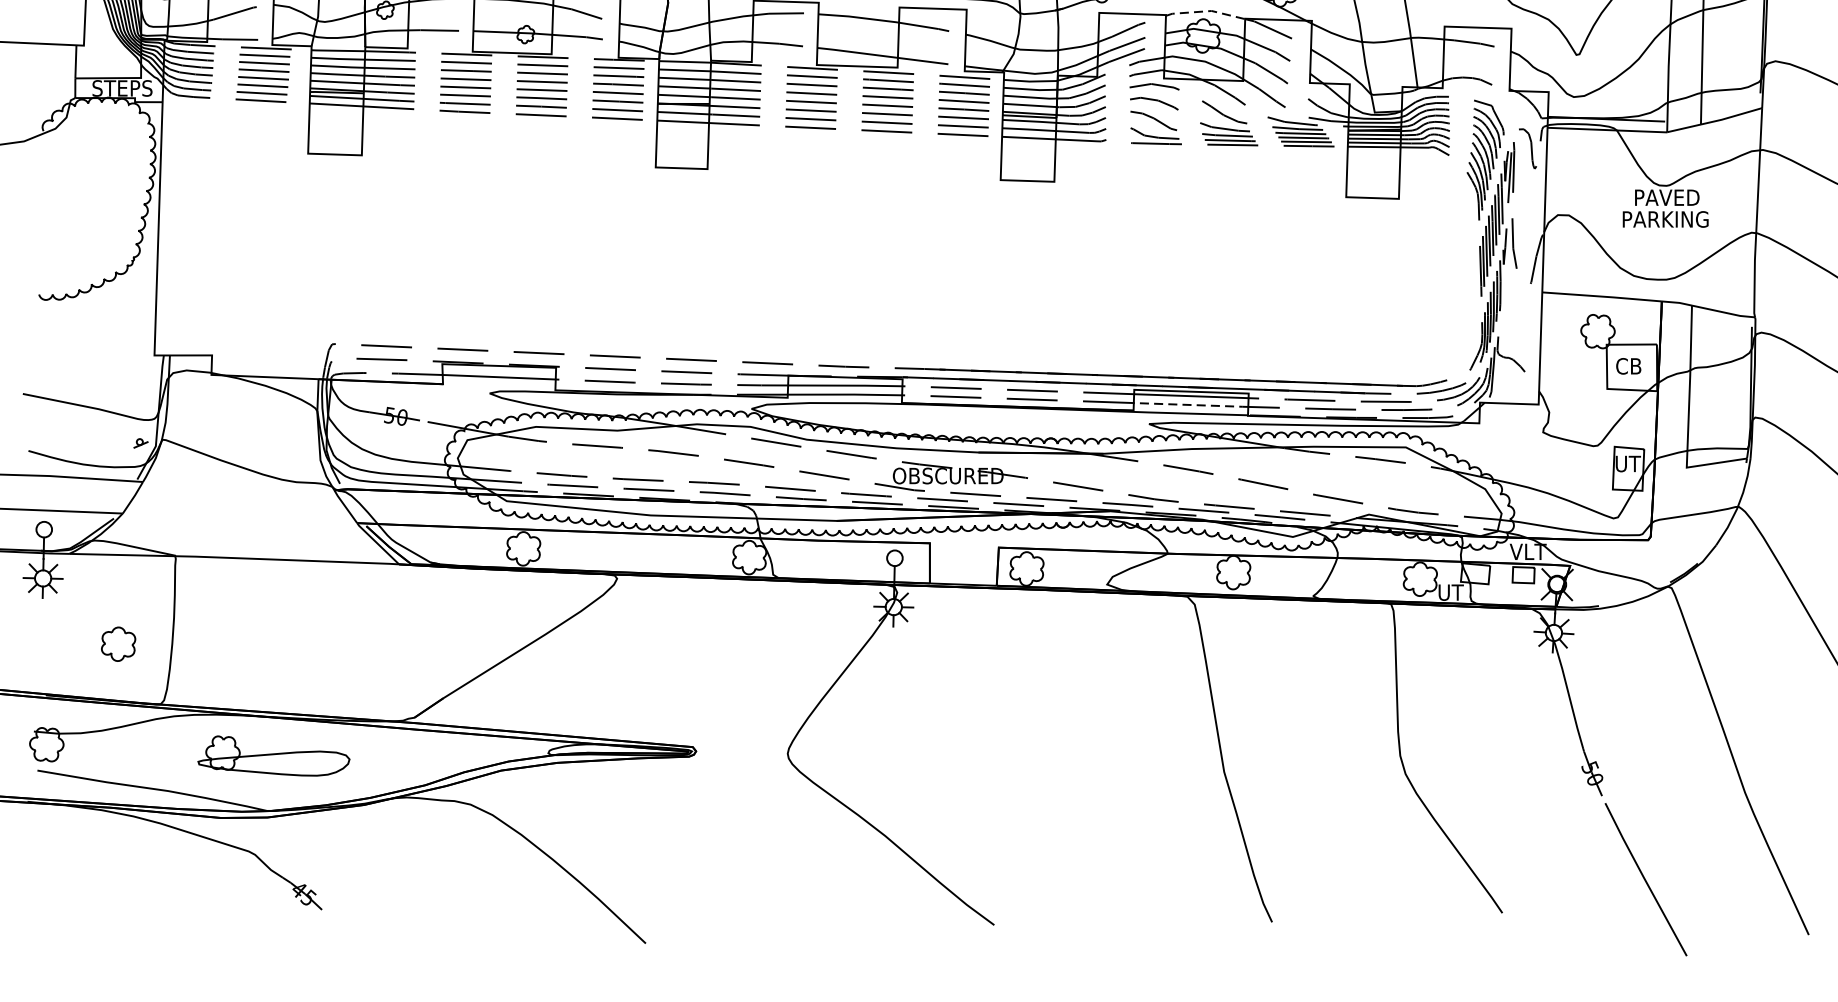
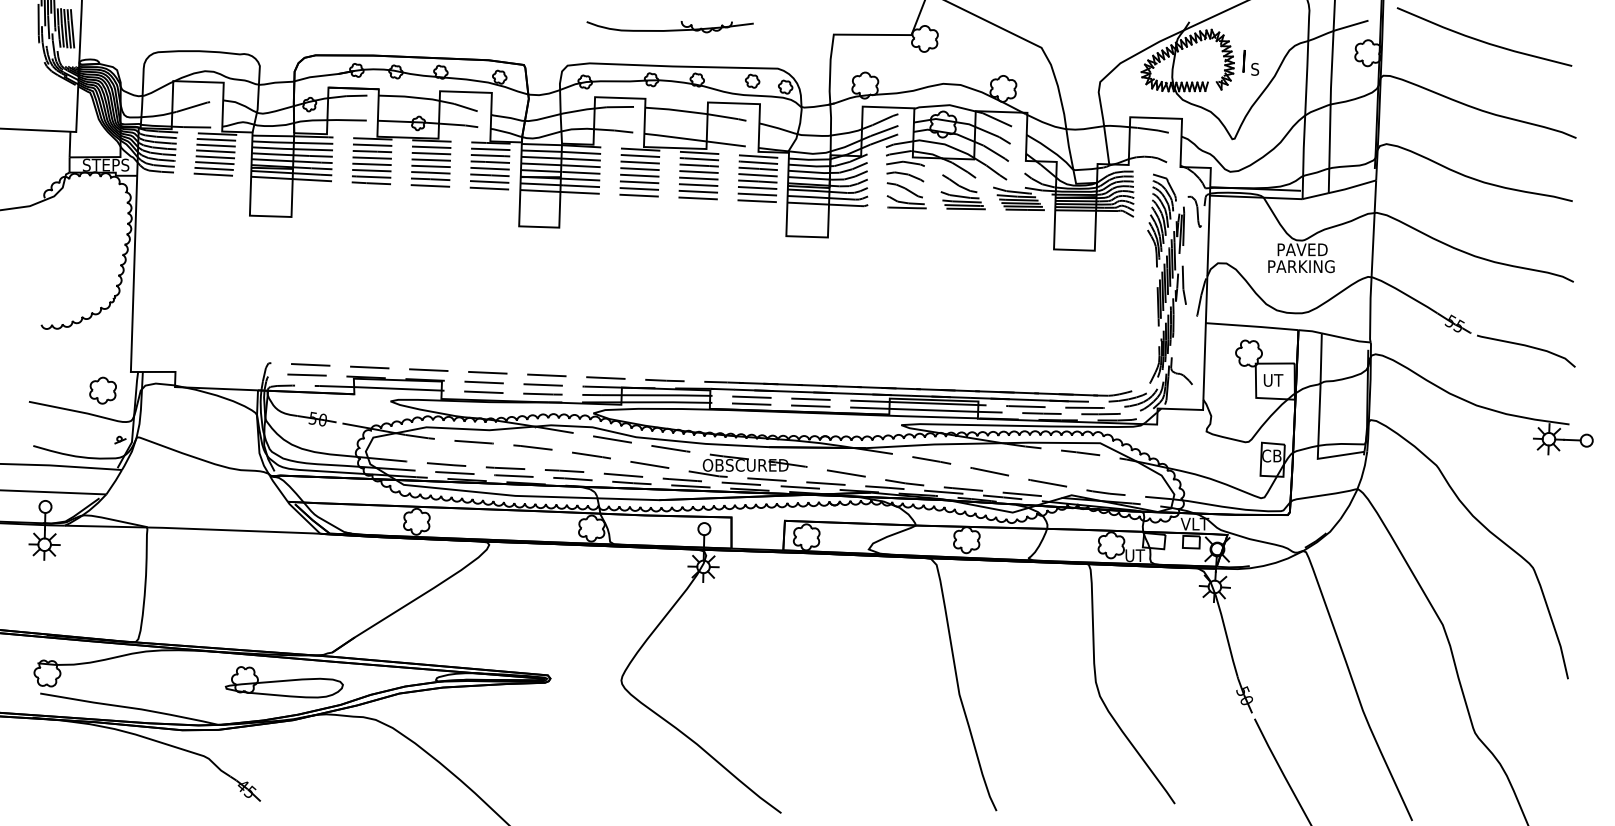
line: (1204, 11) -> (944, 105), dashed -> solid
text: (1629, 366) -> (1273, 380), CB -> UT
line: (1191, 405) -> (934, 410), dashed -> solid
text: (1628, 463) -> (1272, 455), UT -> CB
part: (117, 644) -> (102, 390), moved
part: (272, 756) -> (283, 682), moved

